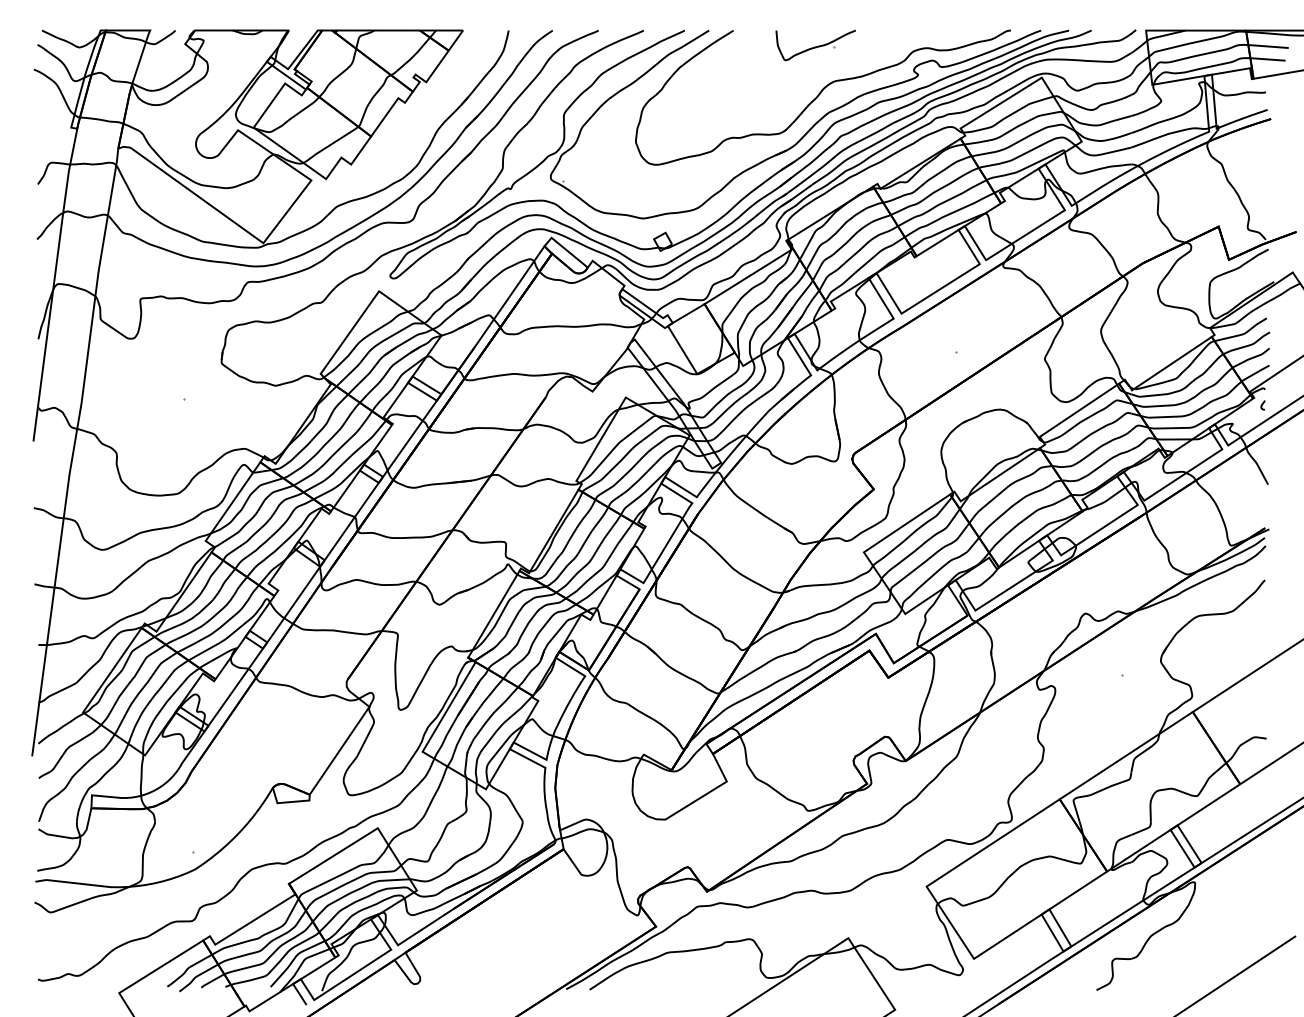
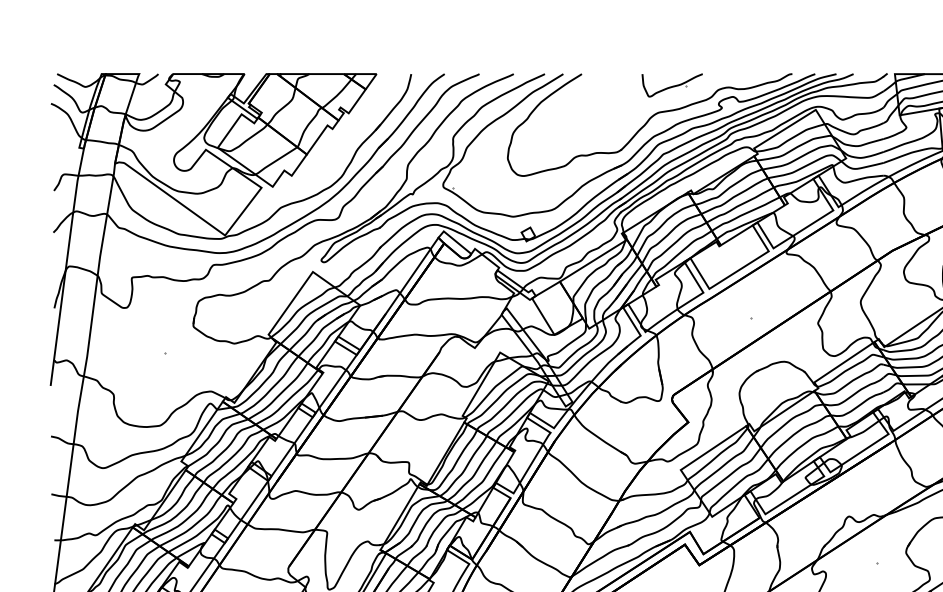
part: (815, 45) -> (672, 85), moved

